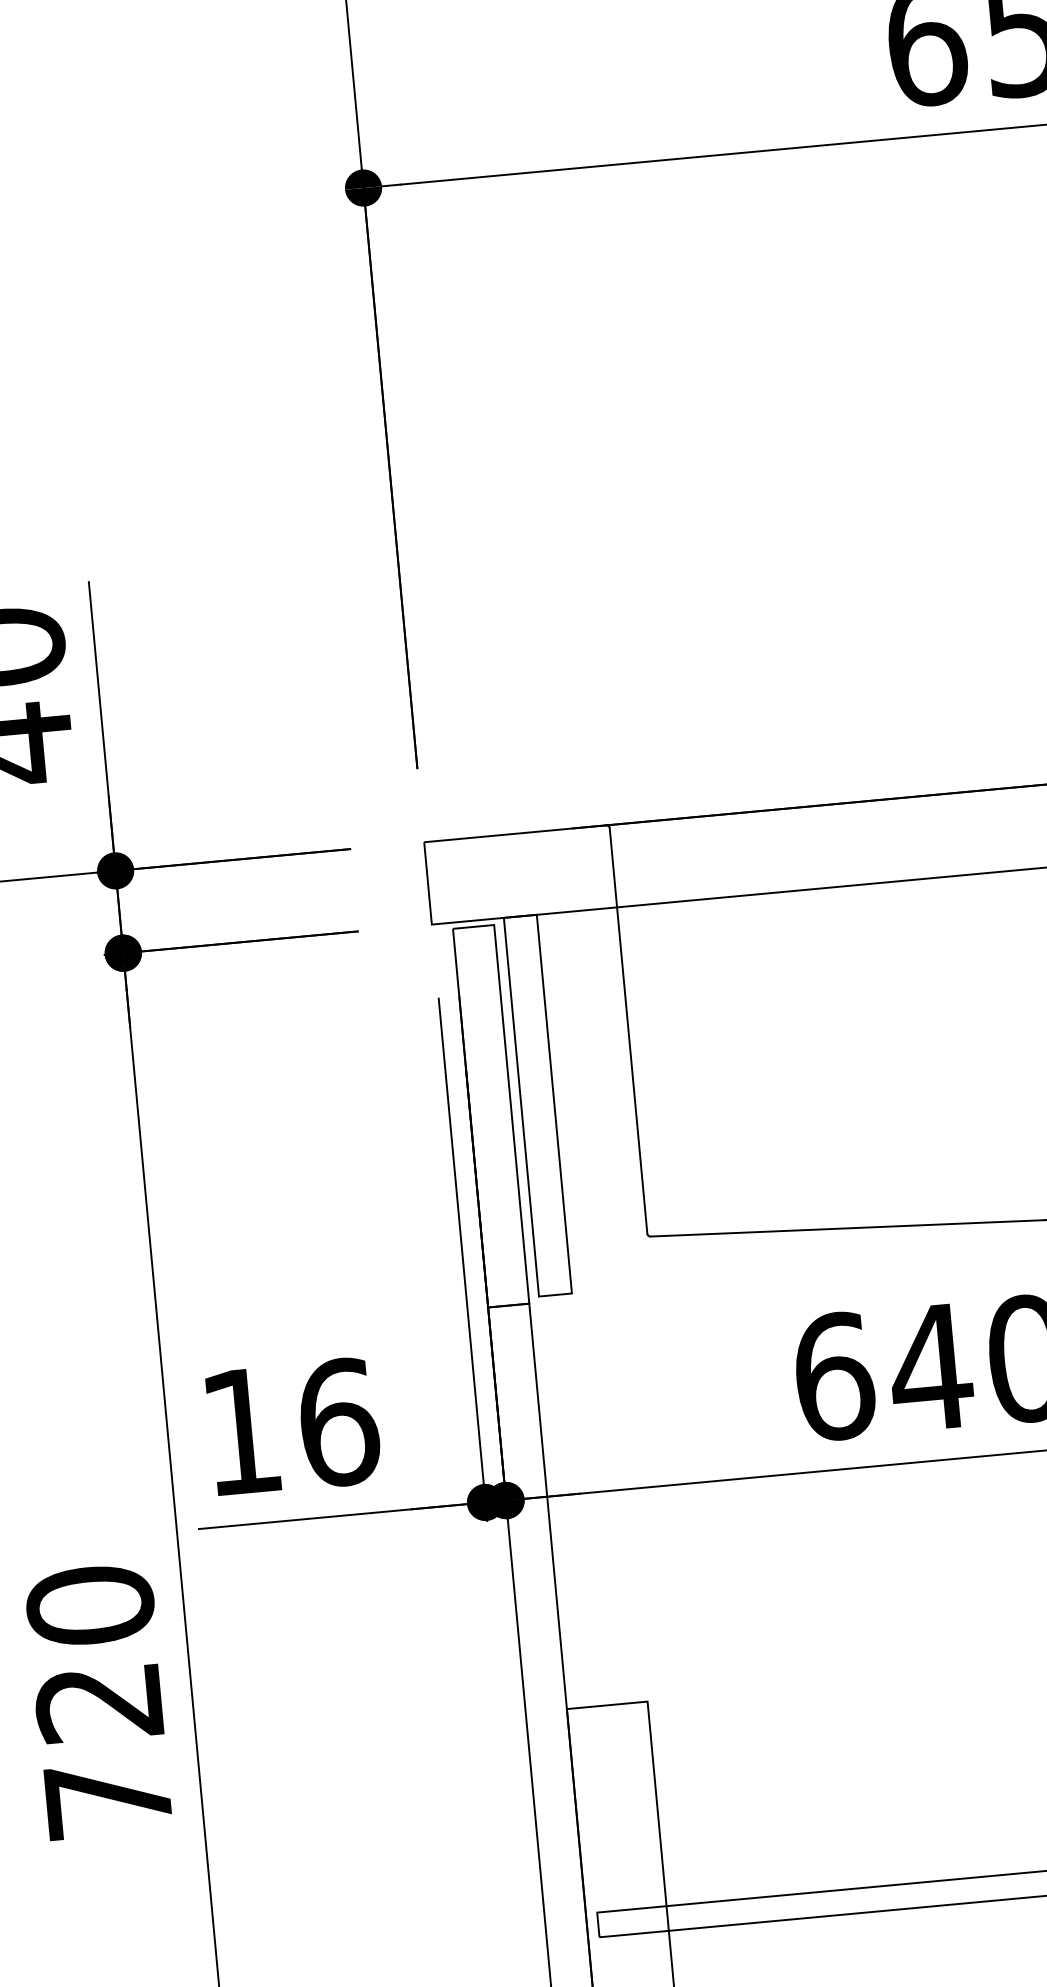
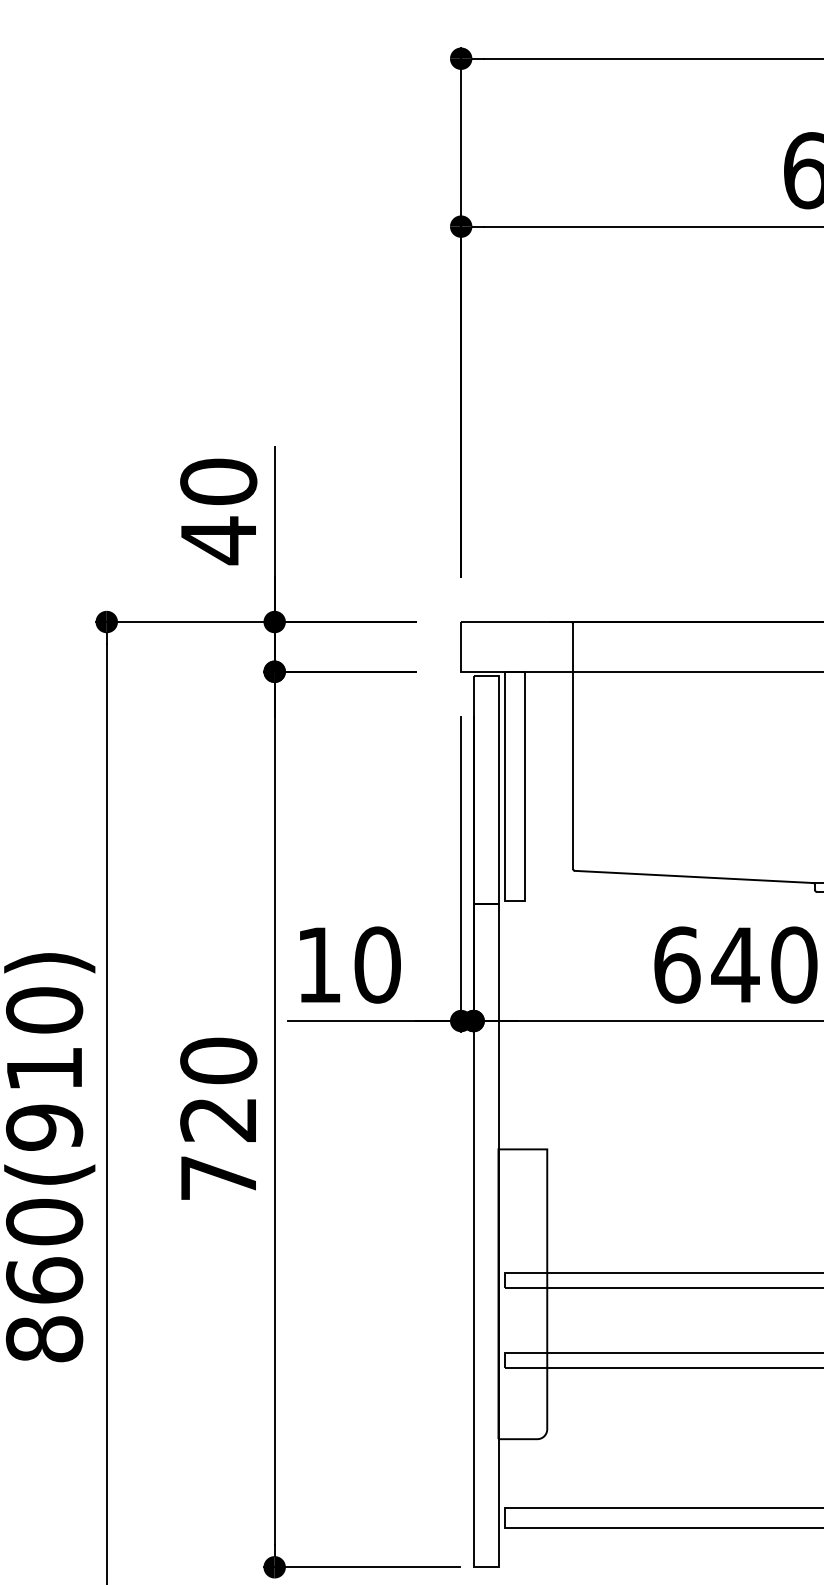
text: (338, 1421) -> (377, 964), 16 -> 10

